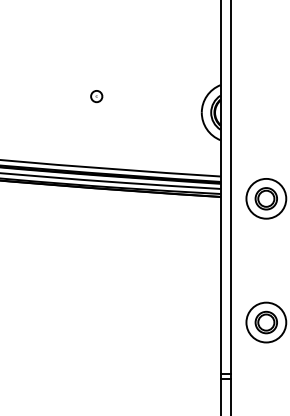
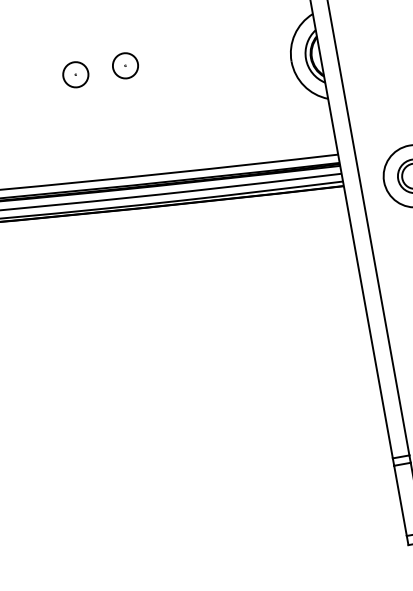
part: (64, 96) -> (75, 74), added
part: (96, 96) -> (124, 65), size x1.43

